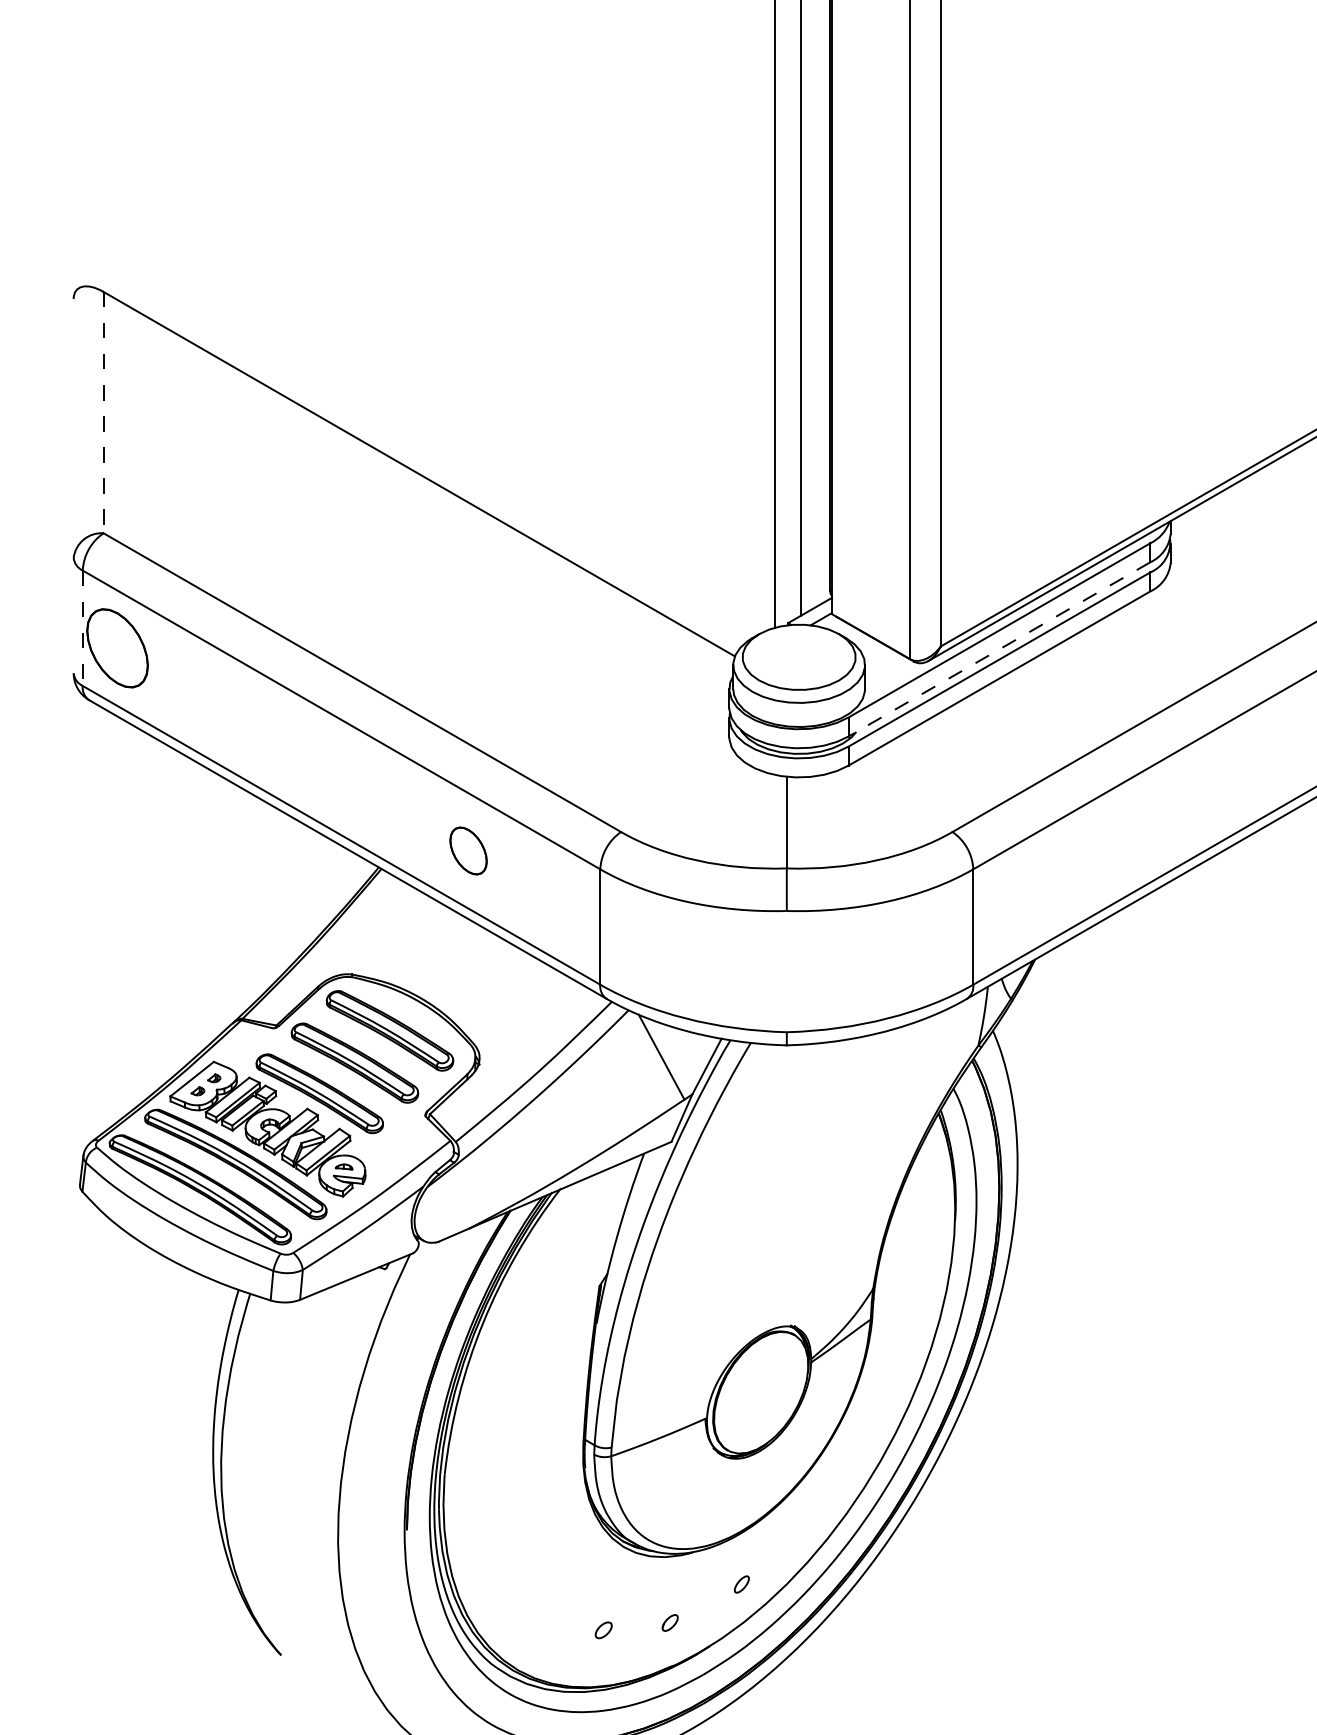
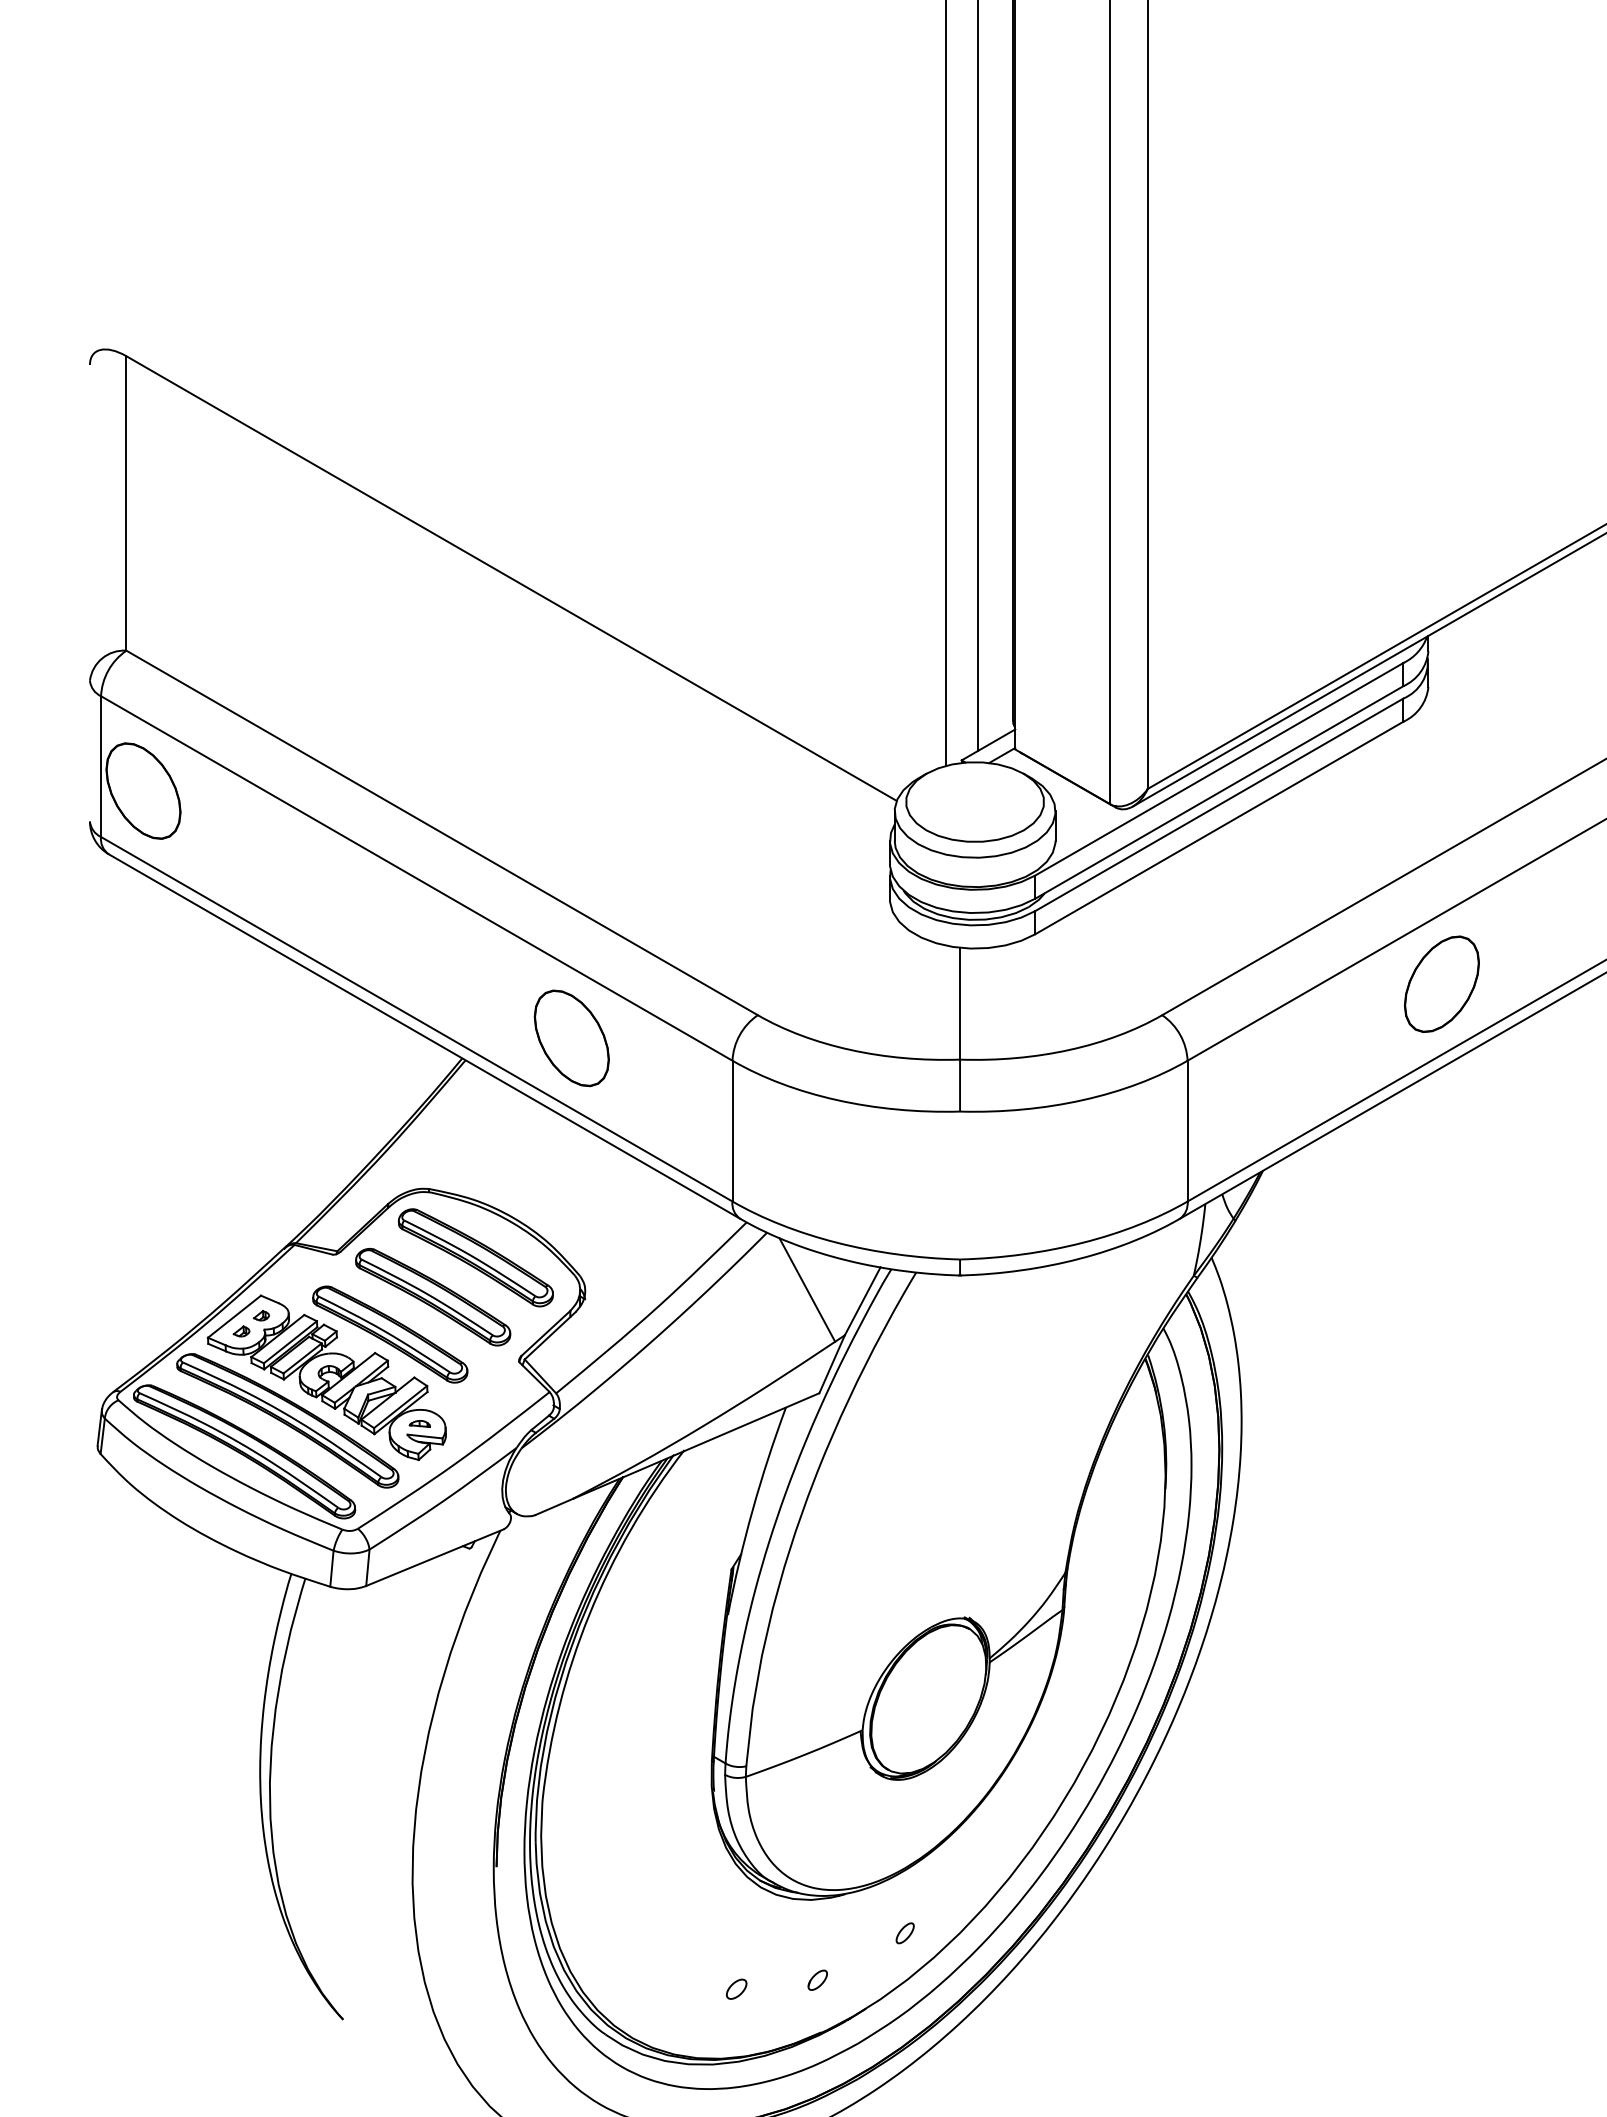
line: (103, 412) -> (126, 503), dashed -> solid
line: (82, 628) -> (100, 766), dashed -> solid
line: (998, 649) -> (1218, 792), dashed -> solid
part: (1181, 806) -> (1441, 984), added
part: (468, 850) -> (571, 1037), size x1.67

